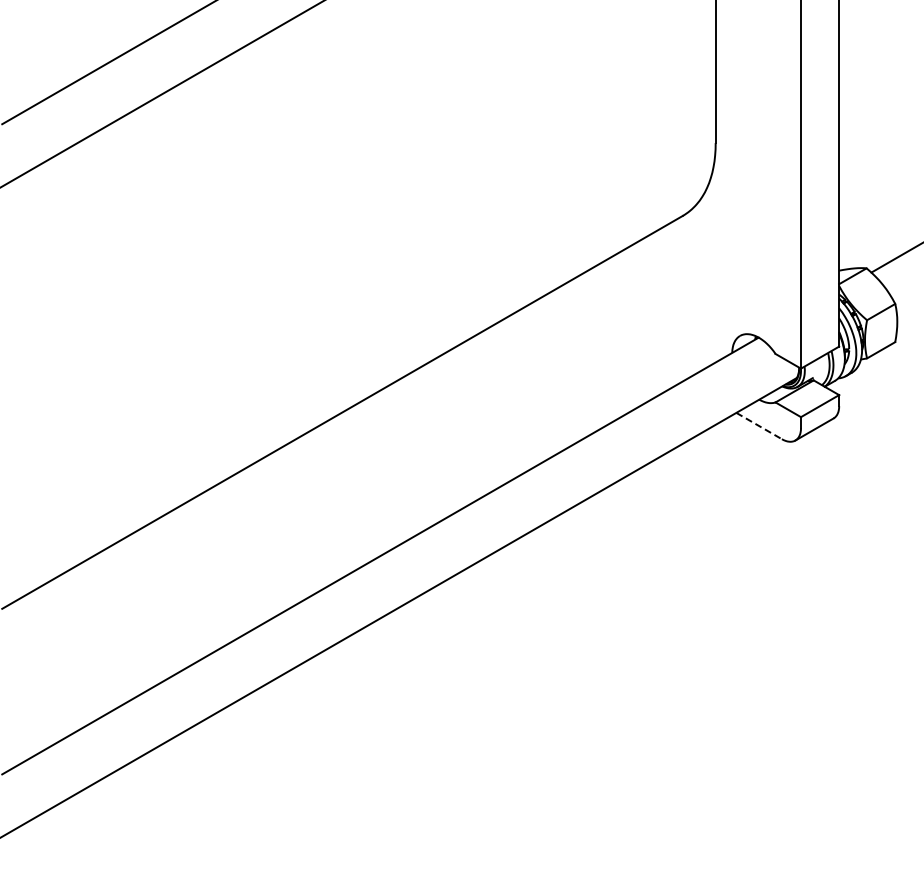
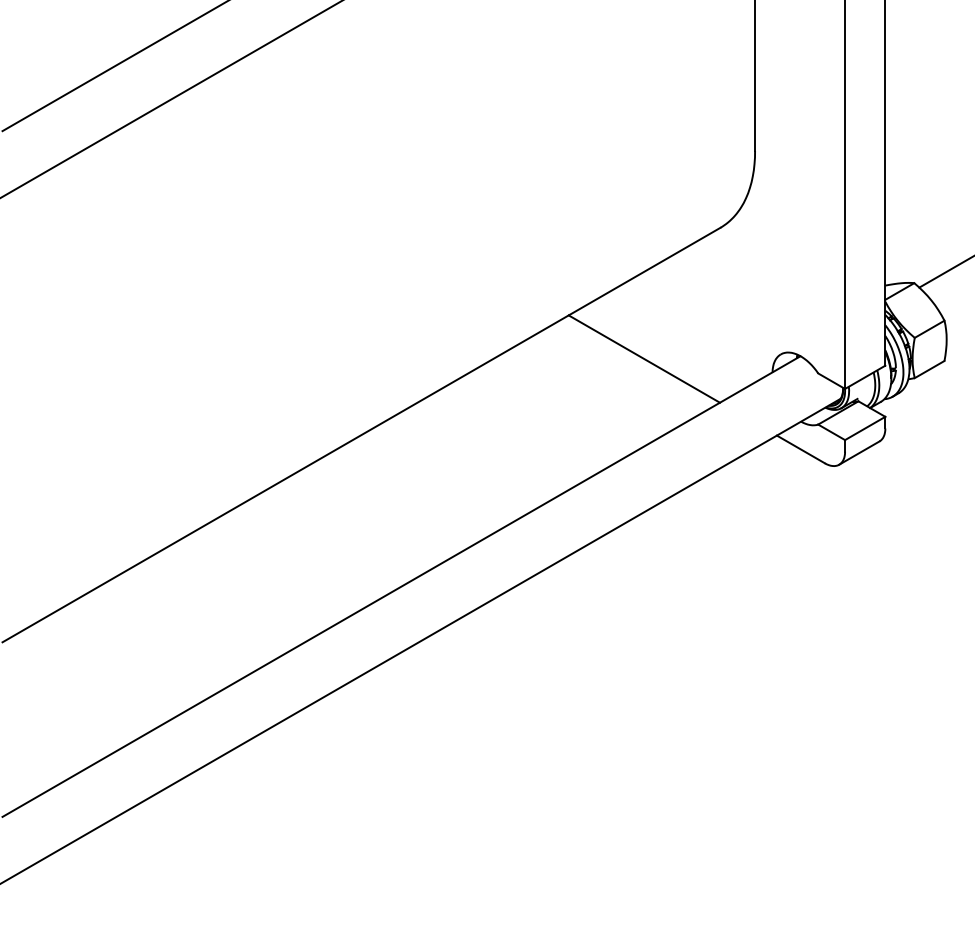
line: (610, 339) -> (644, 358), added
line: (759, 426) -> (801, 449), dashed -> solid

